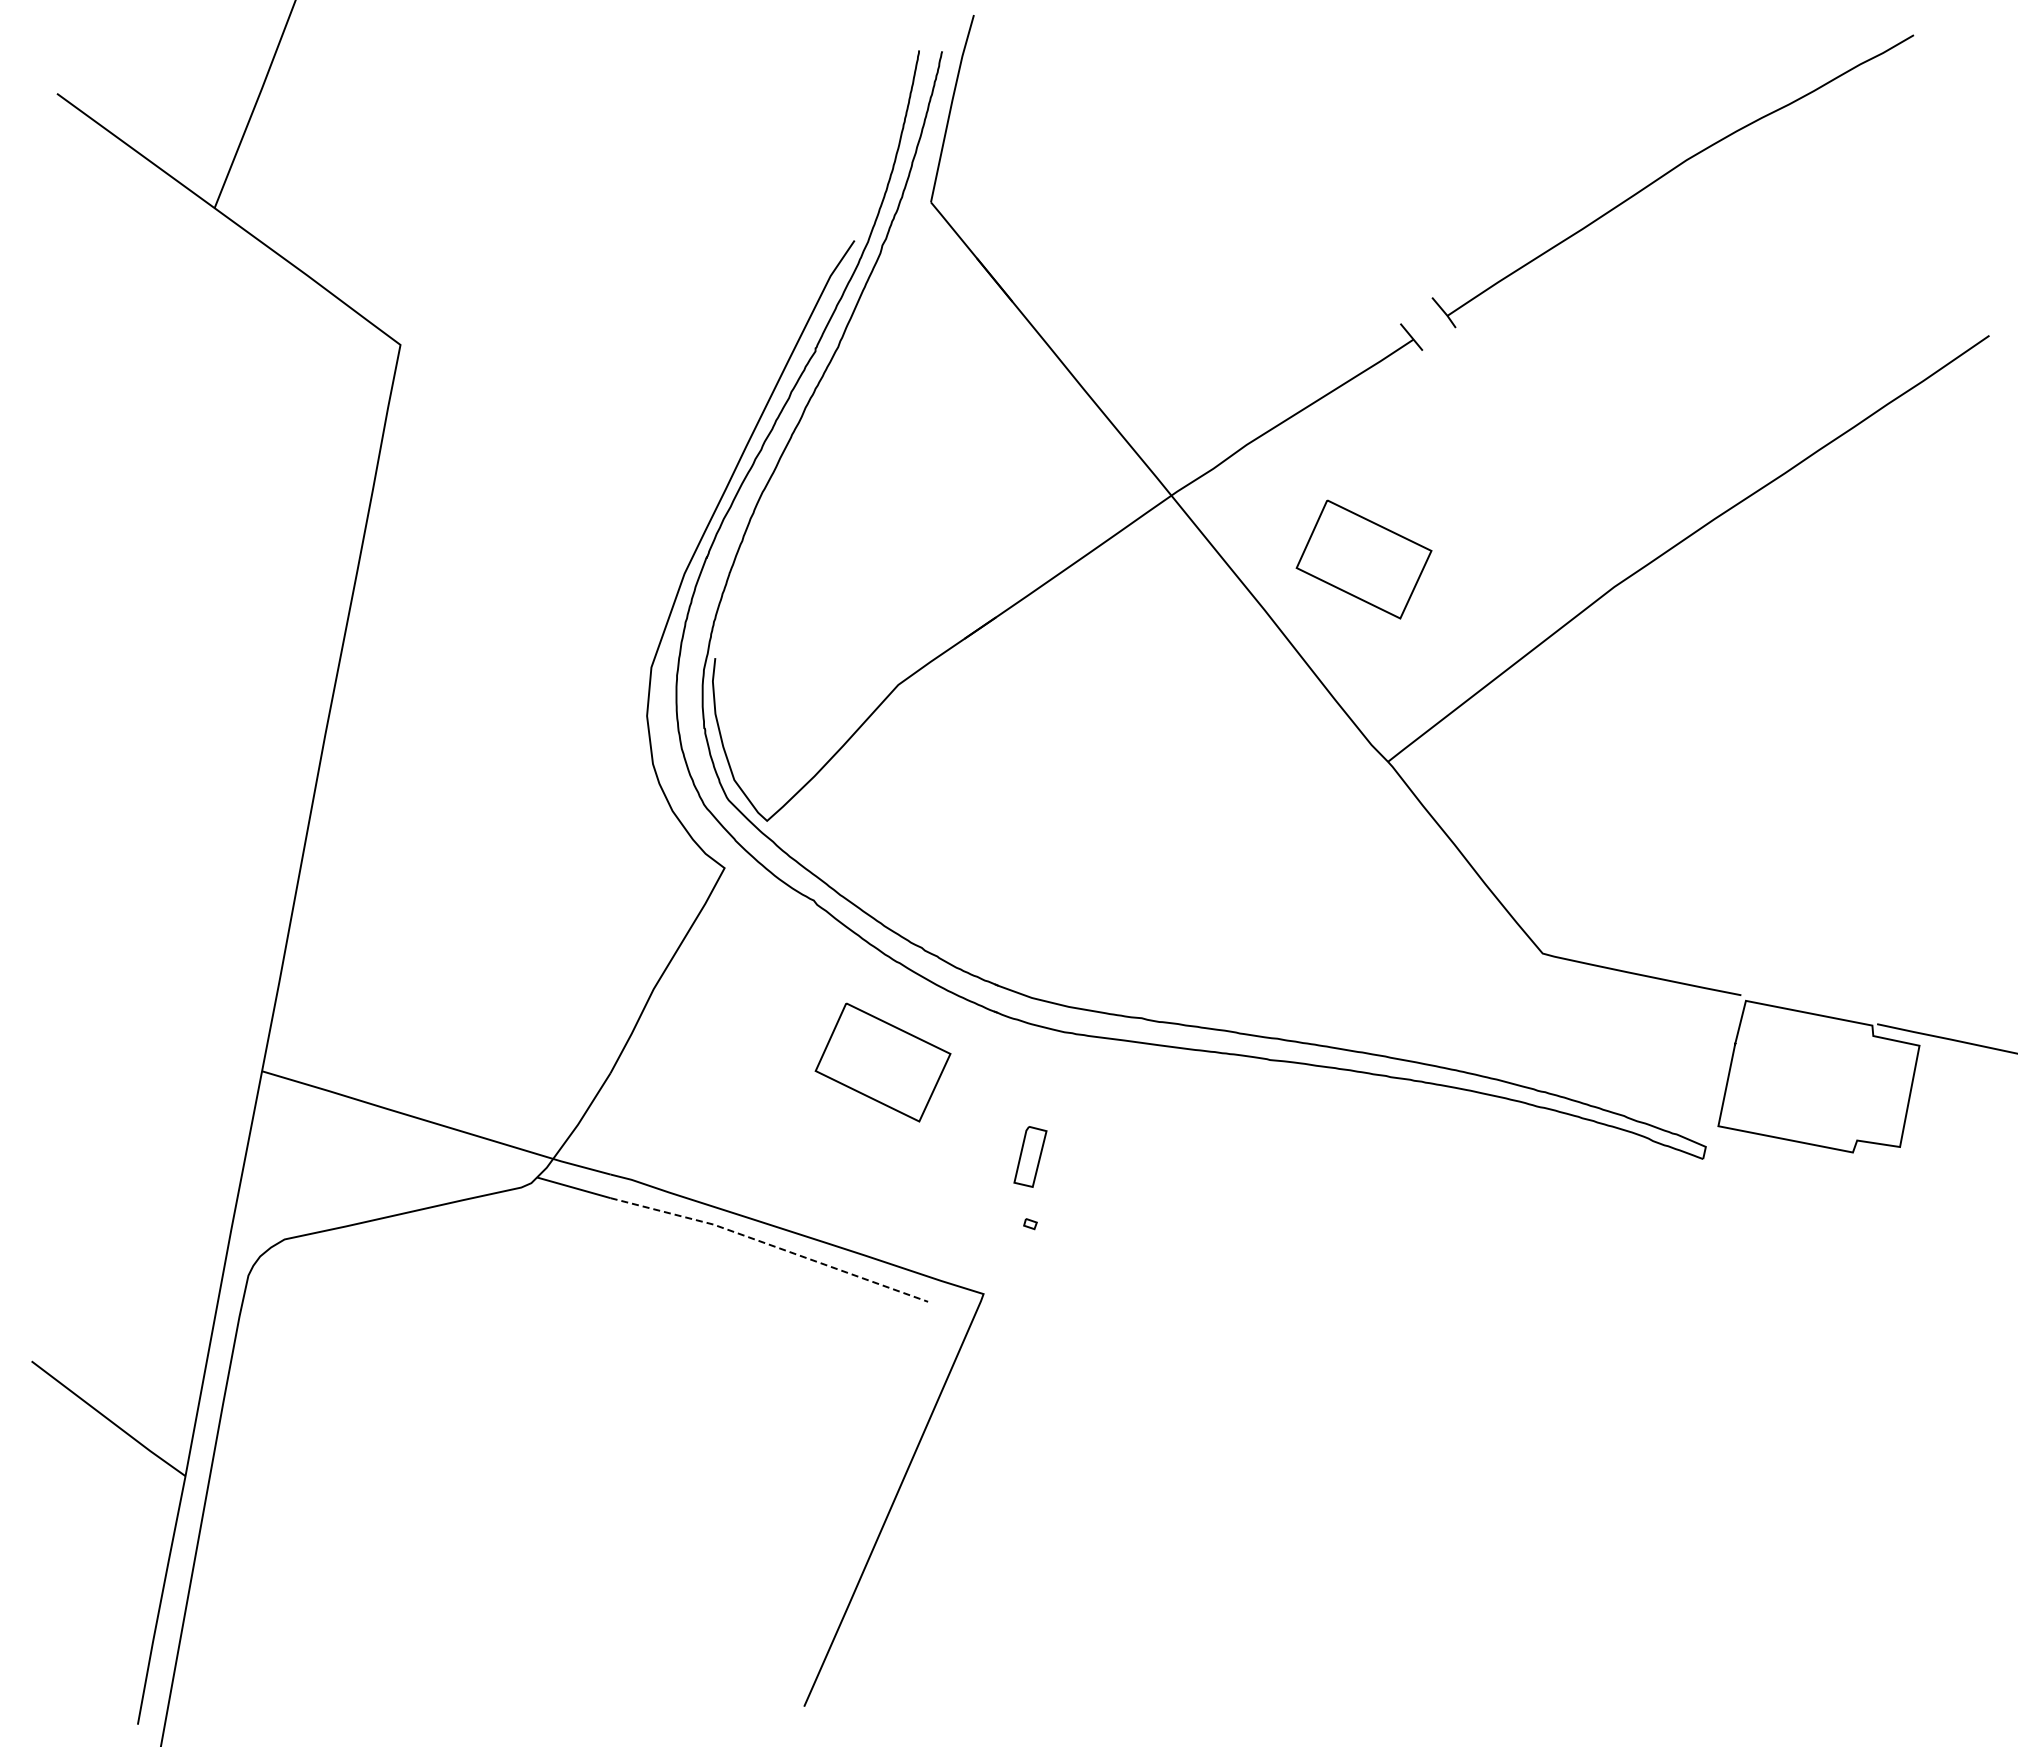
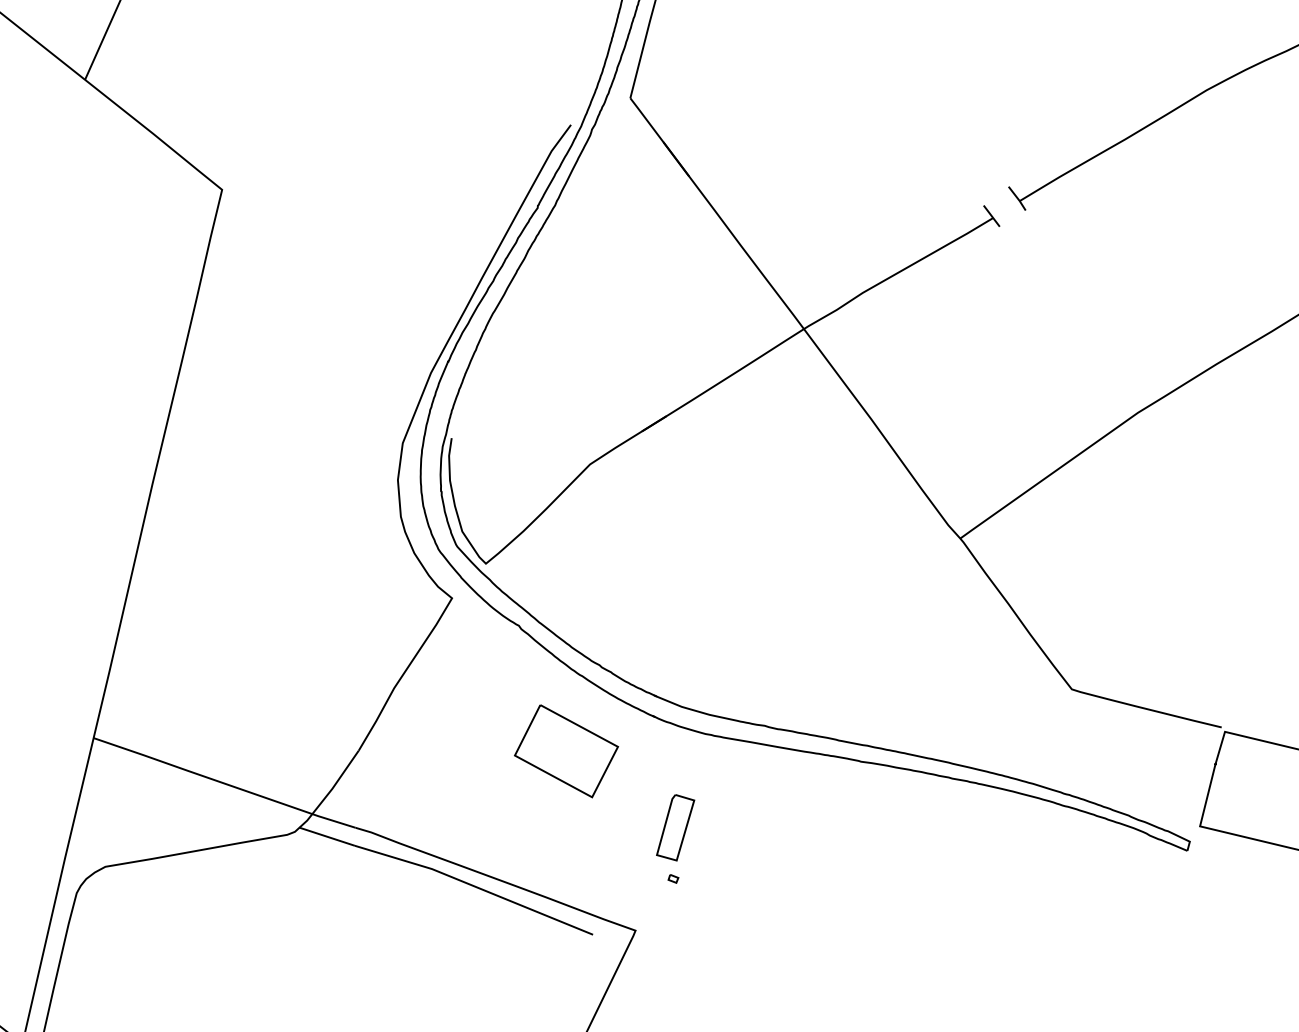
part: (1363, 559) -> (948, 383), removed
part: (1030, 1156) -> (675, 827), size x1.43
line: (770, 1245) -> (474, 886), dashed -> solid

